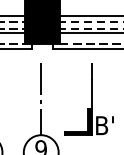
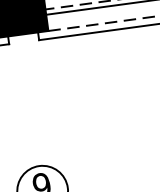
line: (41, 99) -> (32, 114), removed
part: (88, 99) -> (100, 105), removed

